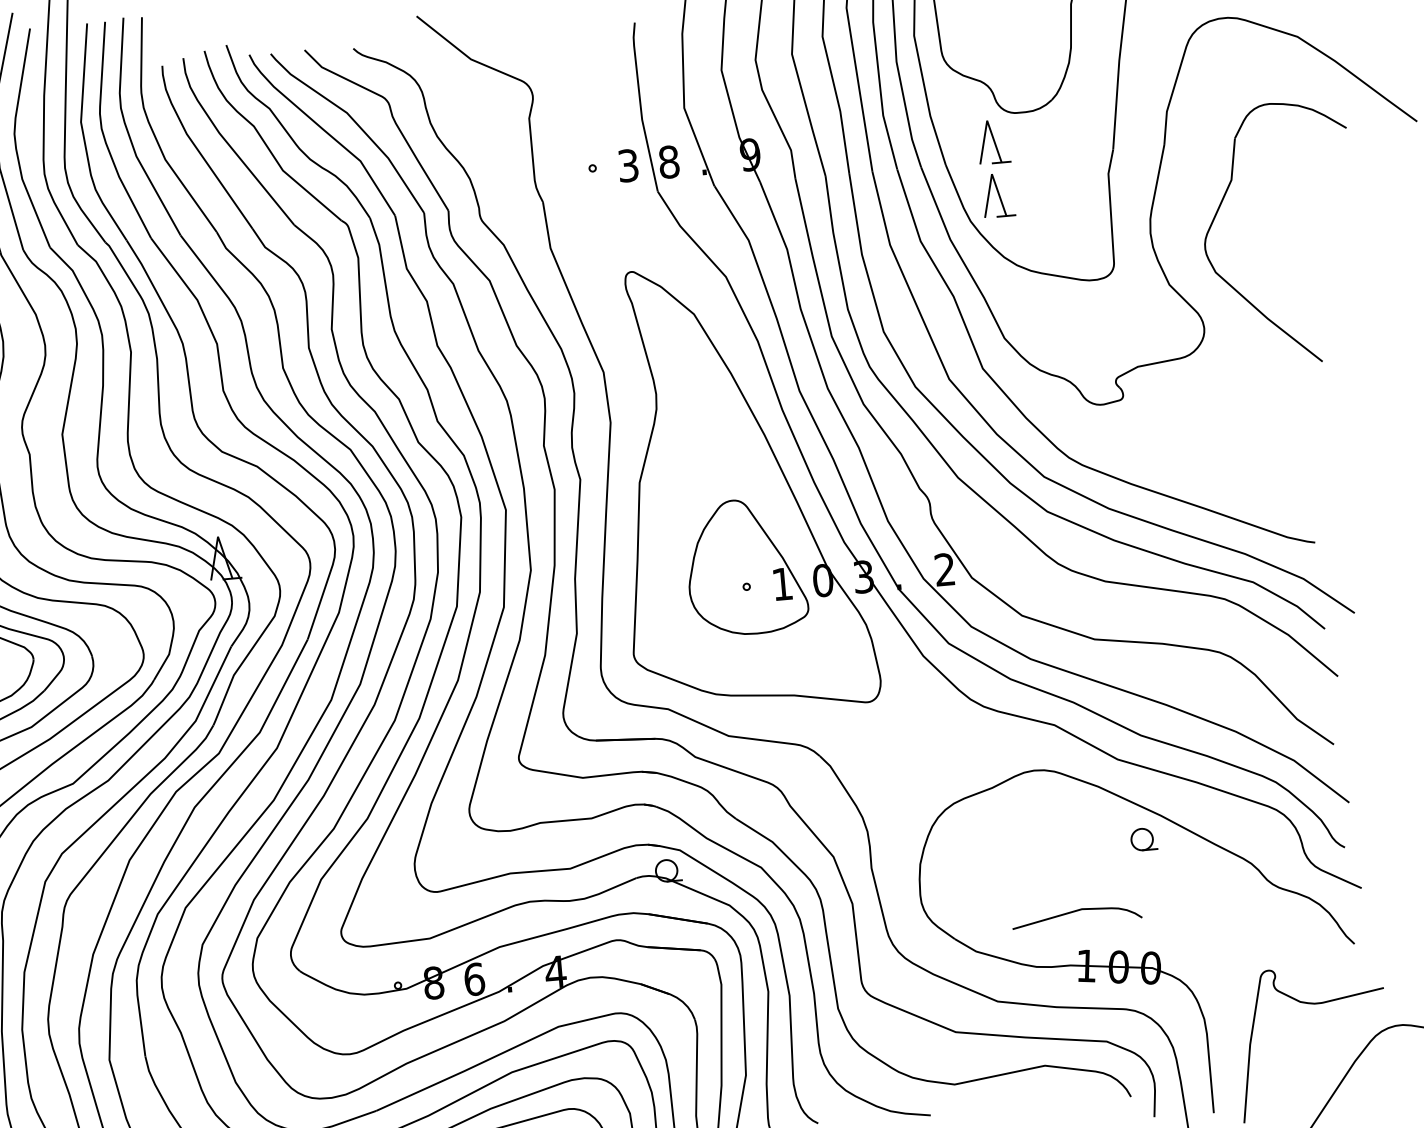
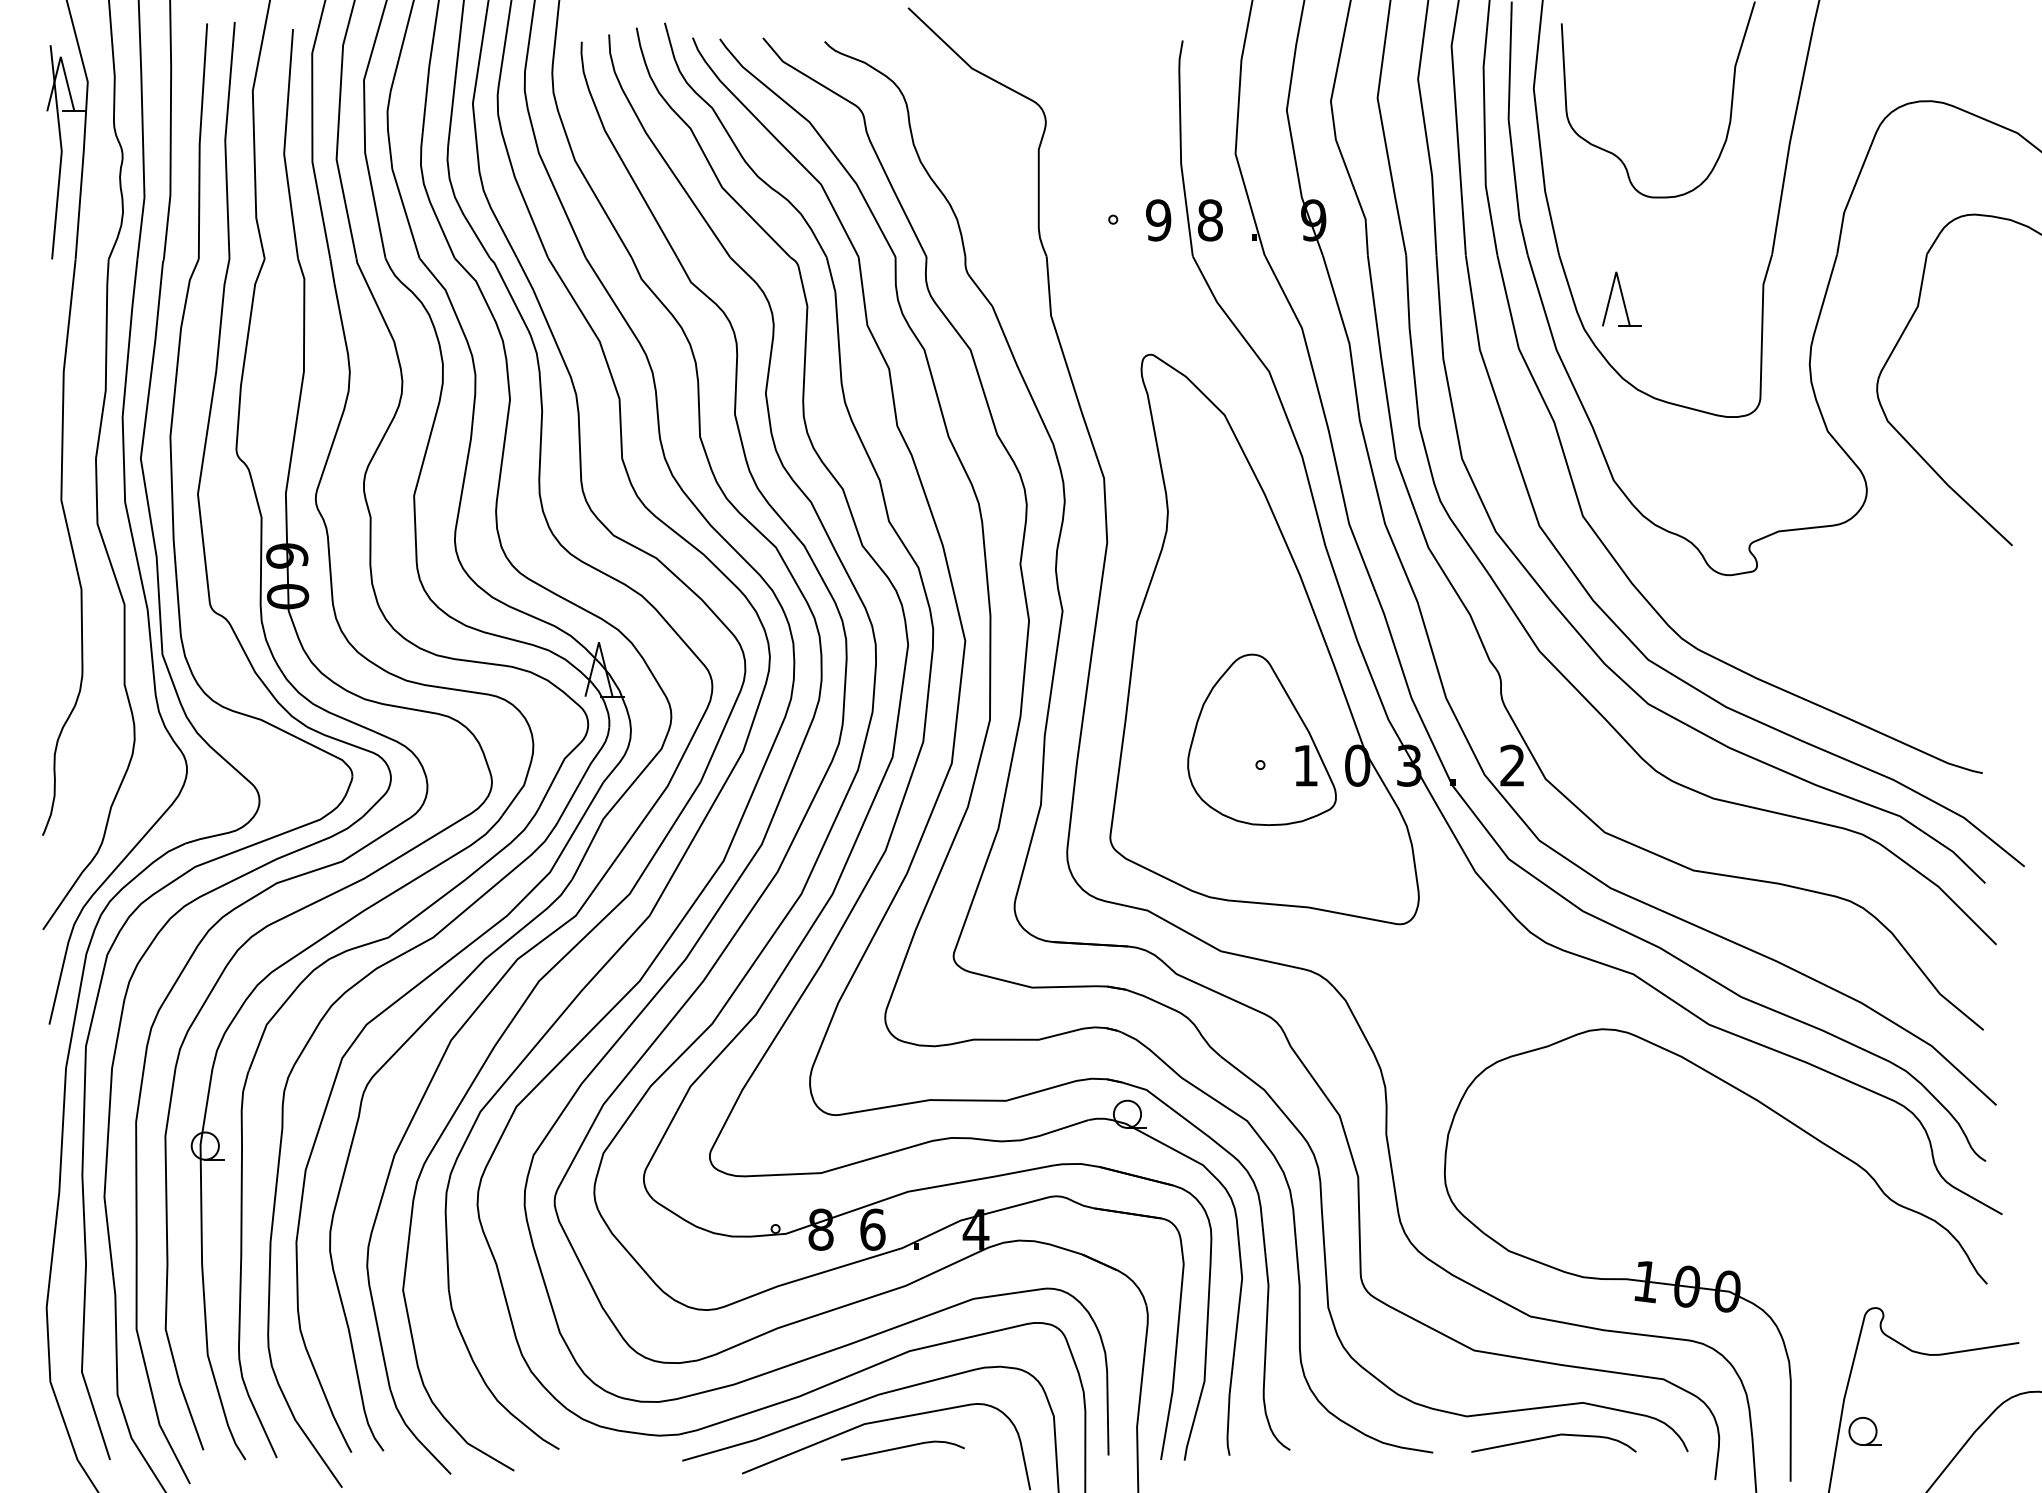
part: (993, 141) -> (1621, 230), removed
text: (628, 165) -> (1158, 220), 3 -> 9
part: (1143, 839) -> (1864, 1431), moved
curve: (1075, 912) -> (1552, 1437), moved

